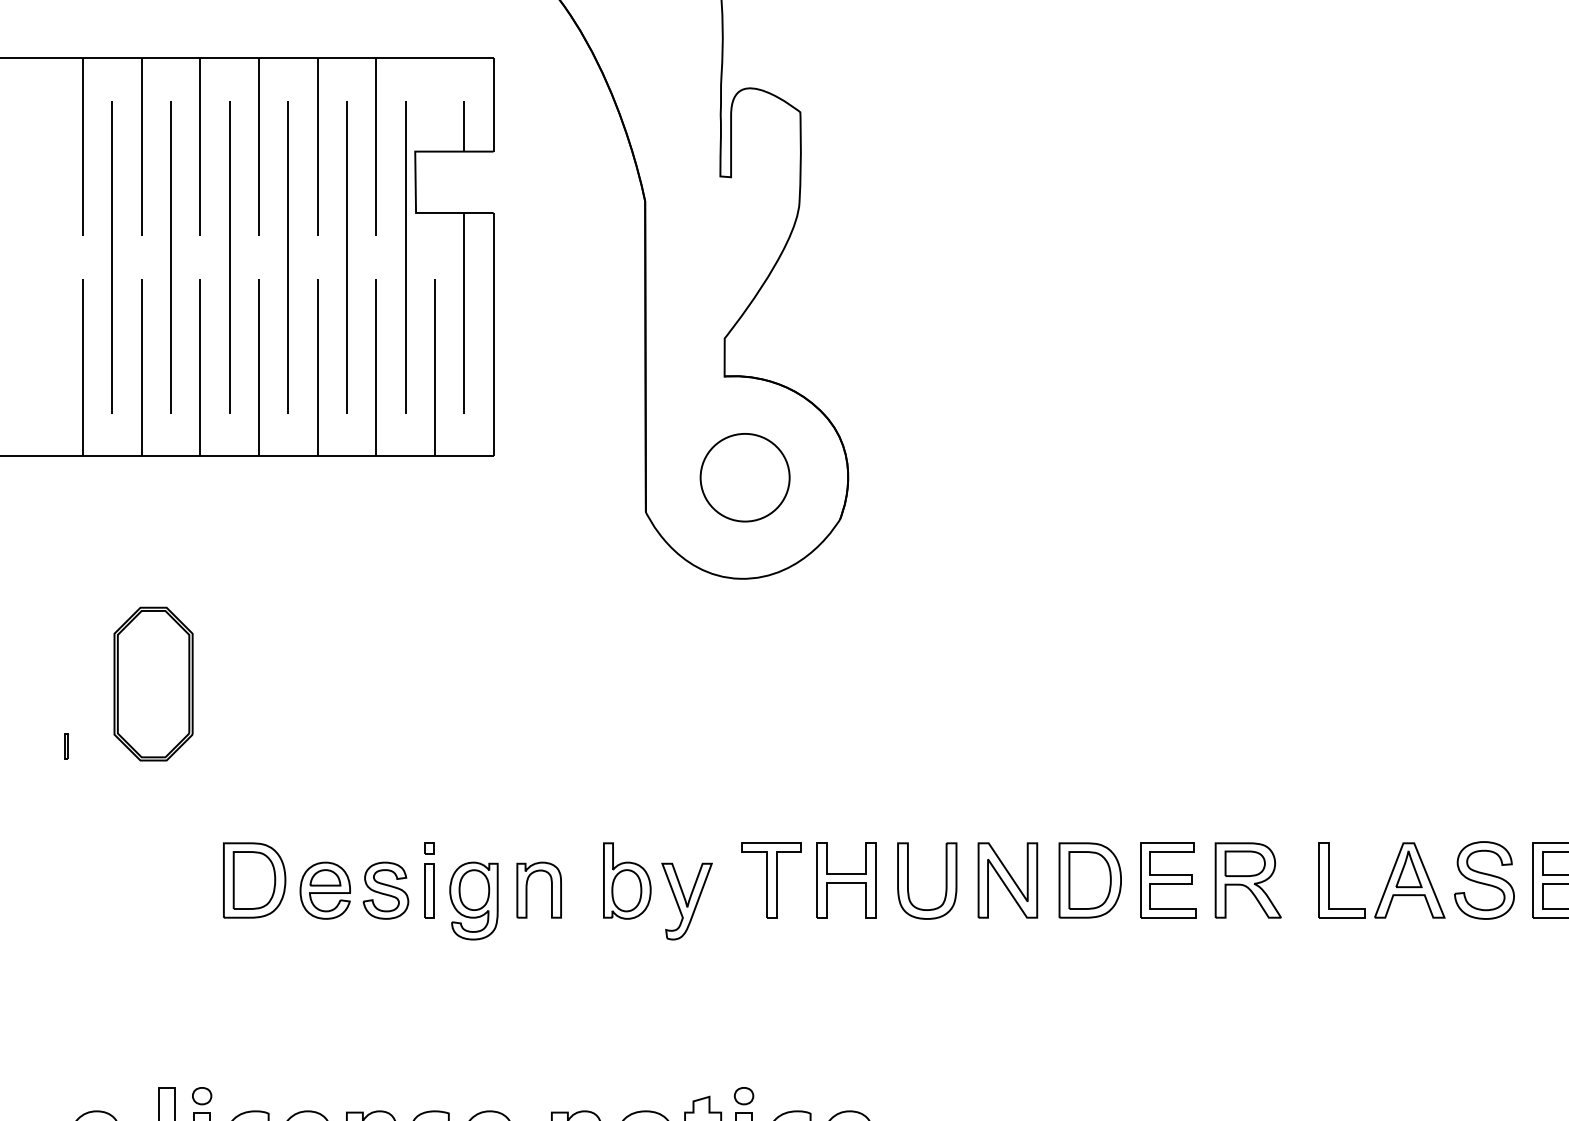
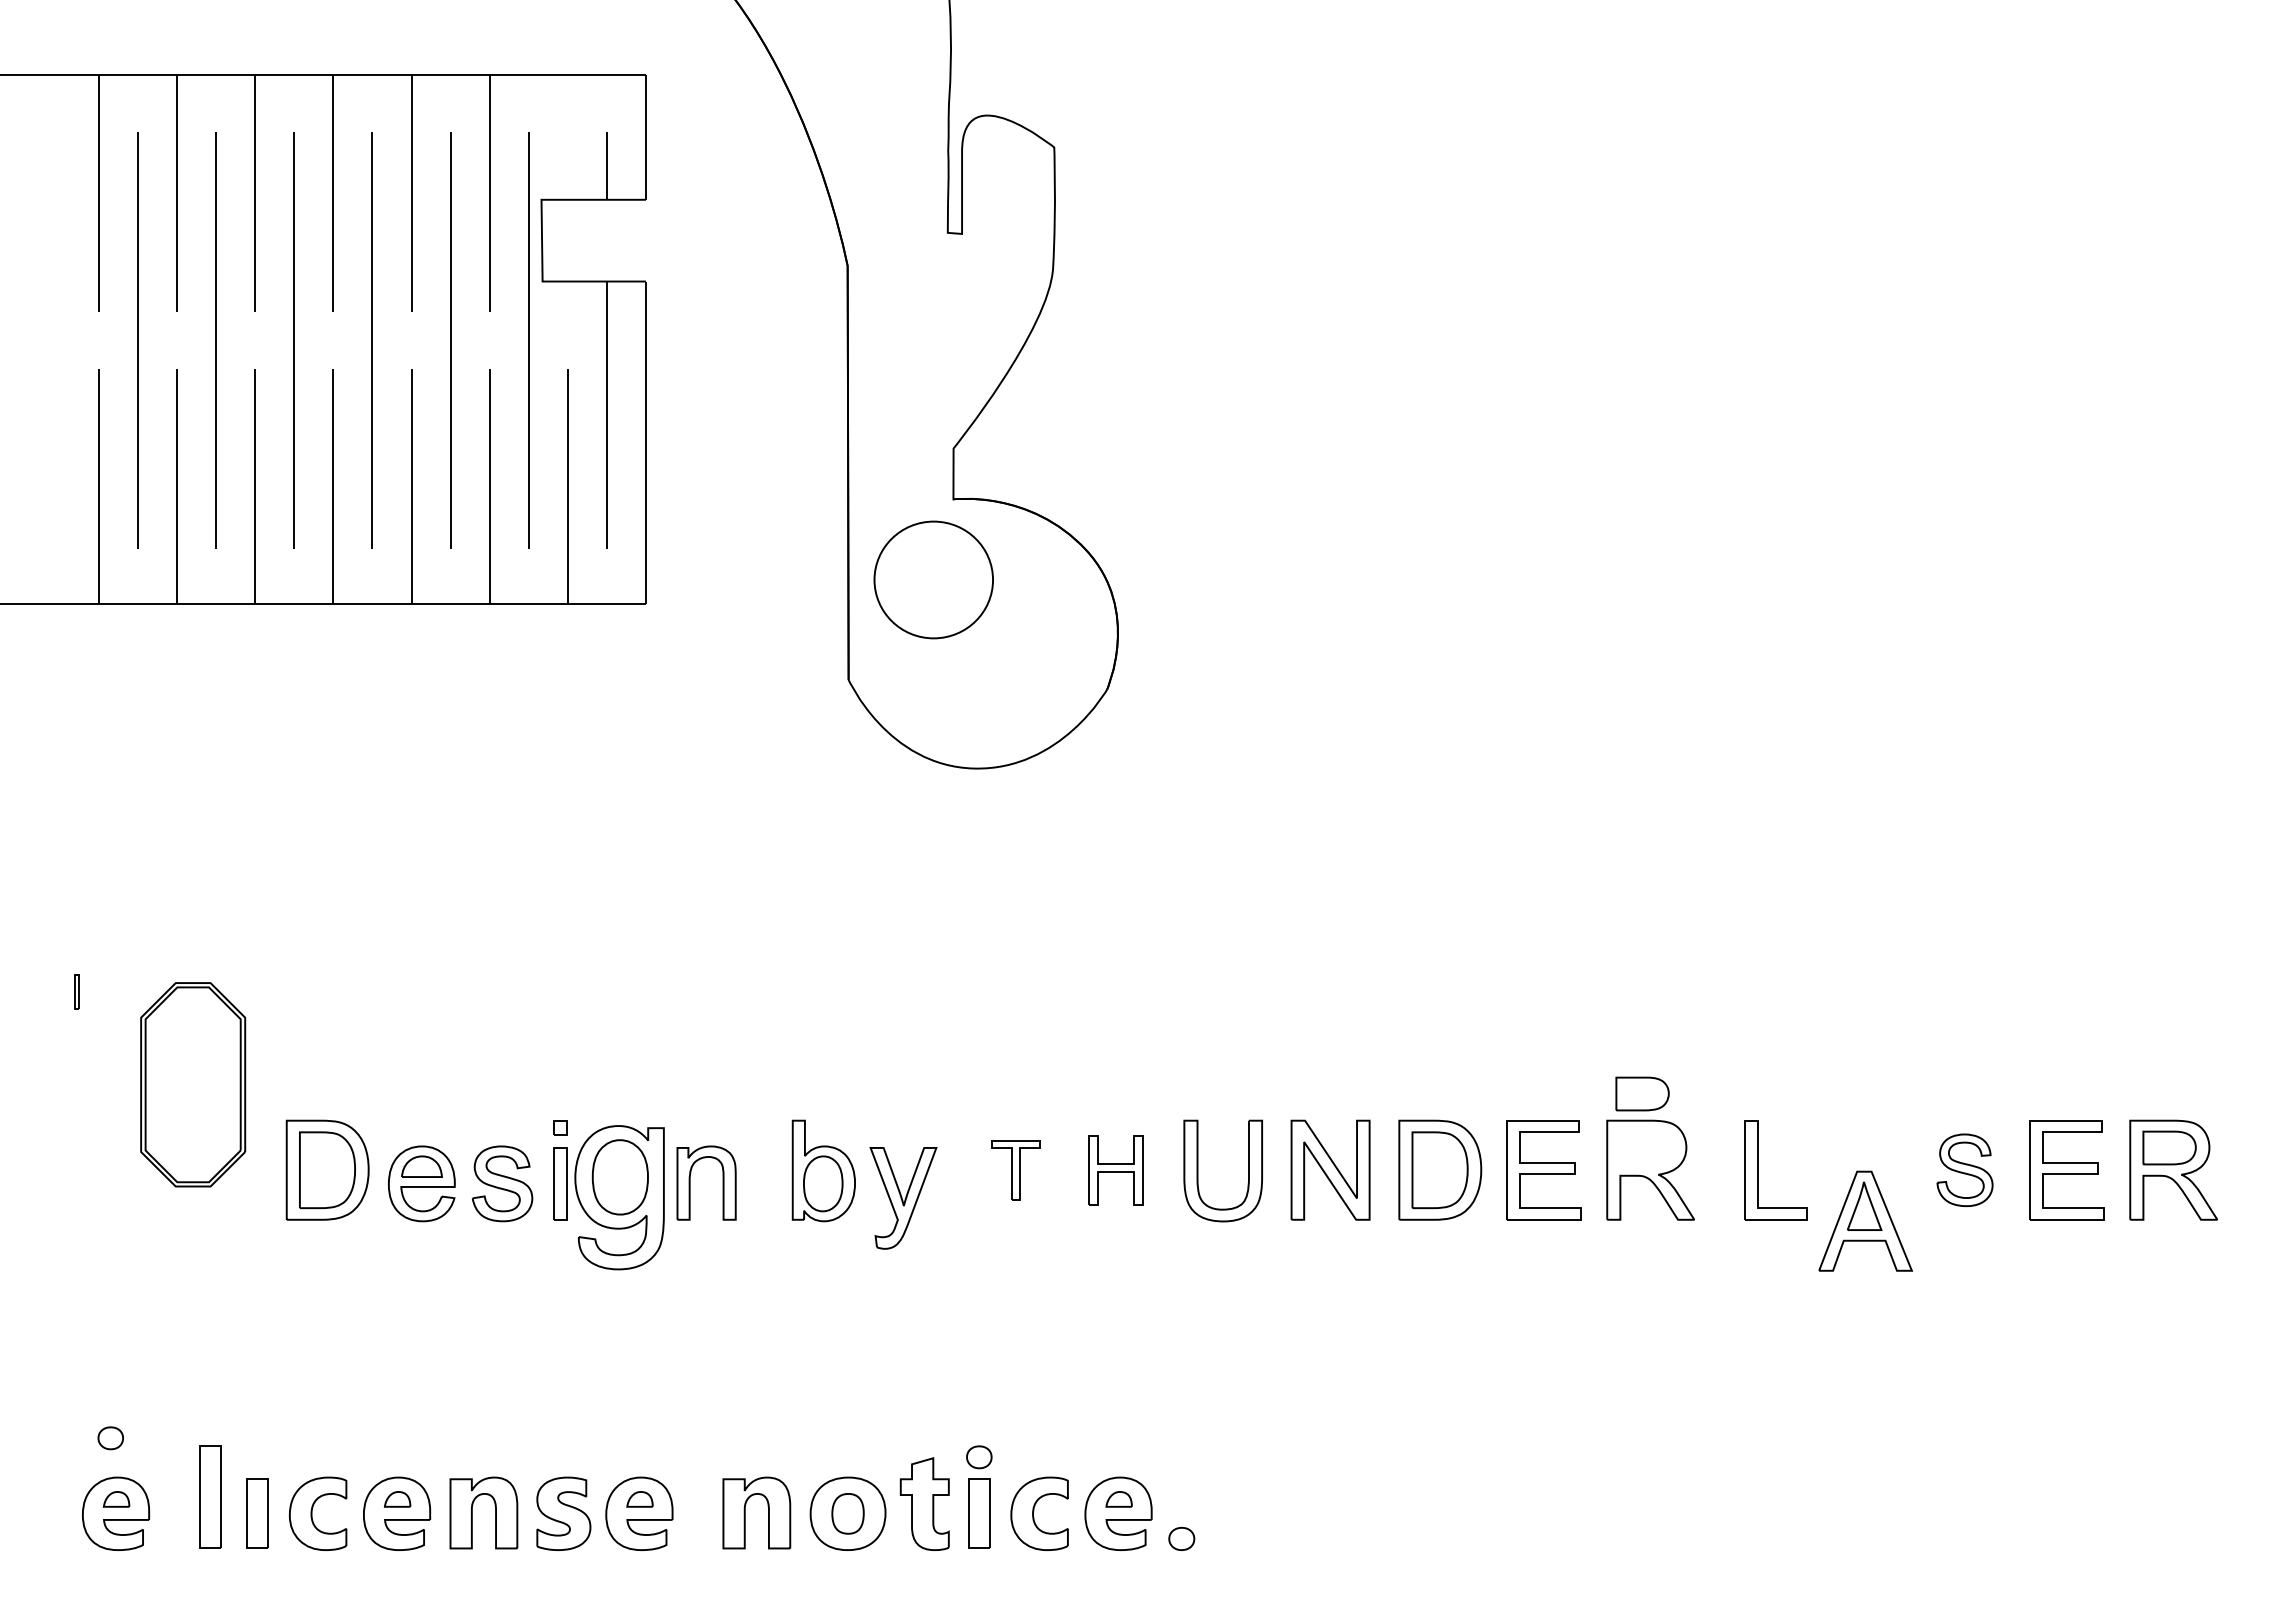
part: (744, 477) -> (933, 579), moved
part: (153, 683) -> (193, 1084), moved
part: (1245, 863) -> (1642, 1093), moved
part: (1409, 879) -> (1865, 1220), moved
part: (771, 880) -> (1015, 1170), size x0.6
part: (846, 880) -> (1115, 1170), size x0.7
part: (1484, 880) -> (1964, 1170), size x0.7
part: (473, 900) -> (619, 1197), size x1.4
part: (201, 1096) -> (110, 1438), moved

